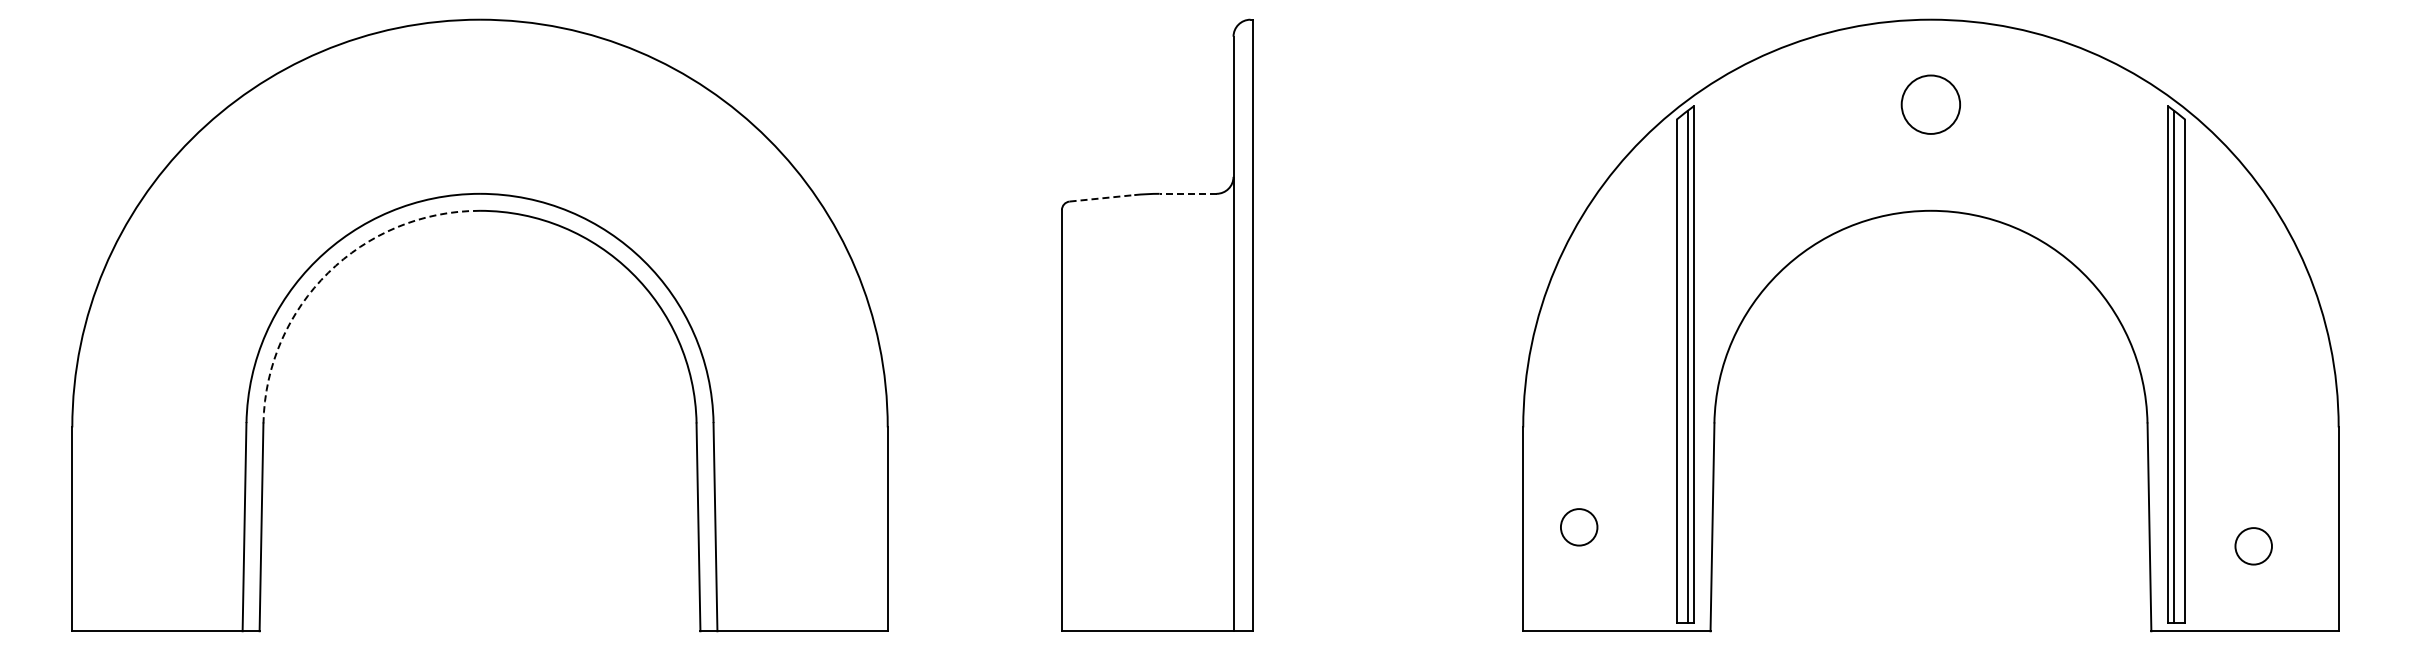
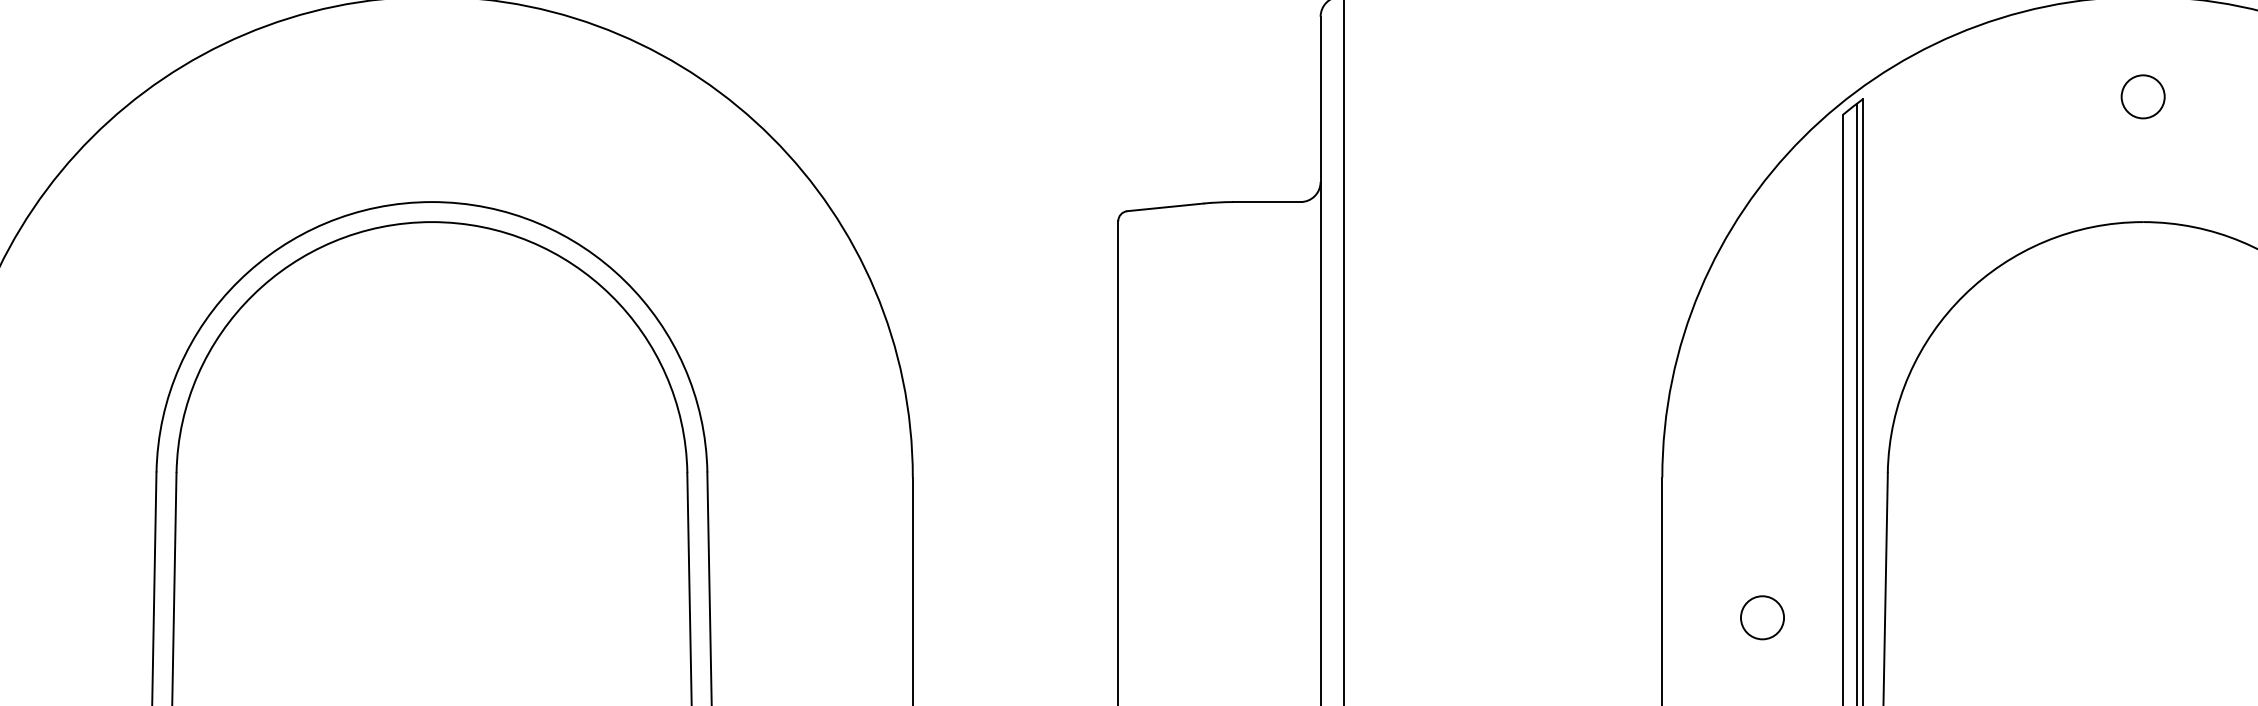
circle: (1930, 104) -> (2142, 96), size x0.62
line: (1187, 193) -> (1266, 201), dashed -> solid
line: (1102, 198) -> (1166, 207), dashed -> solid
arc: (328, 272) -> (253, 294), dashed -> solid
circle: (1579, 527) -> (1762, 617), moved

